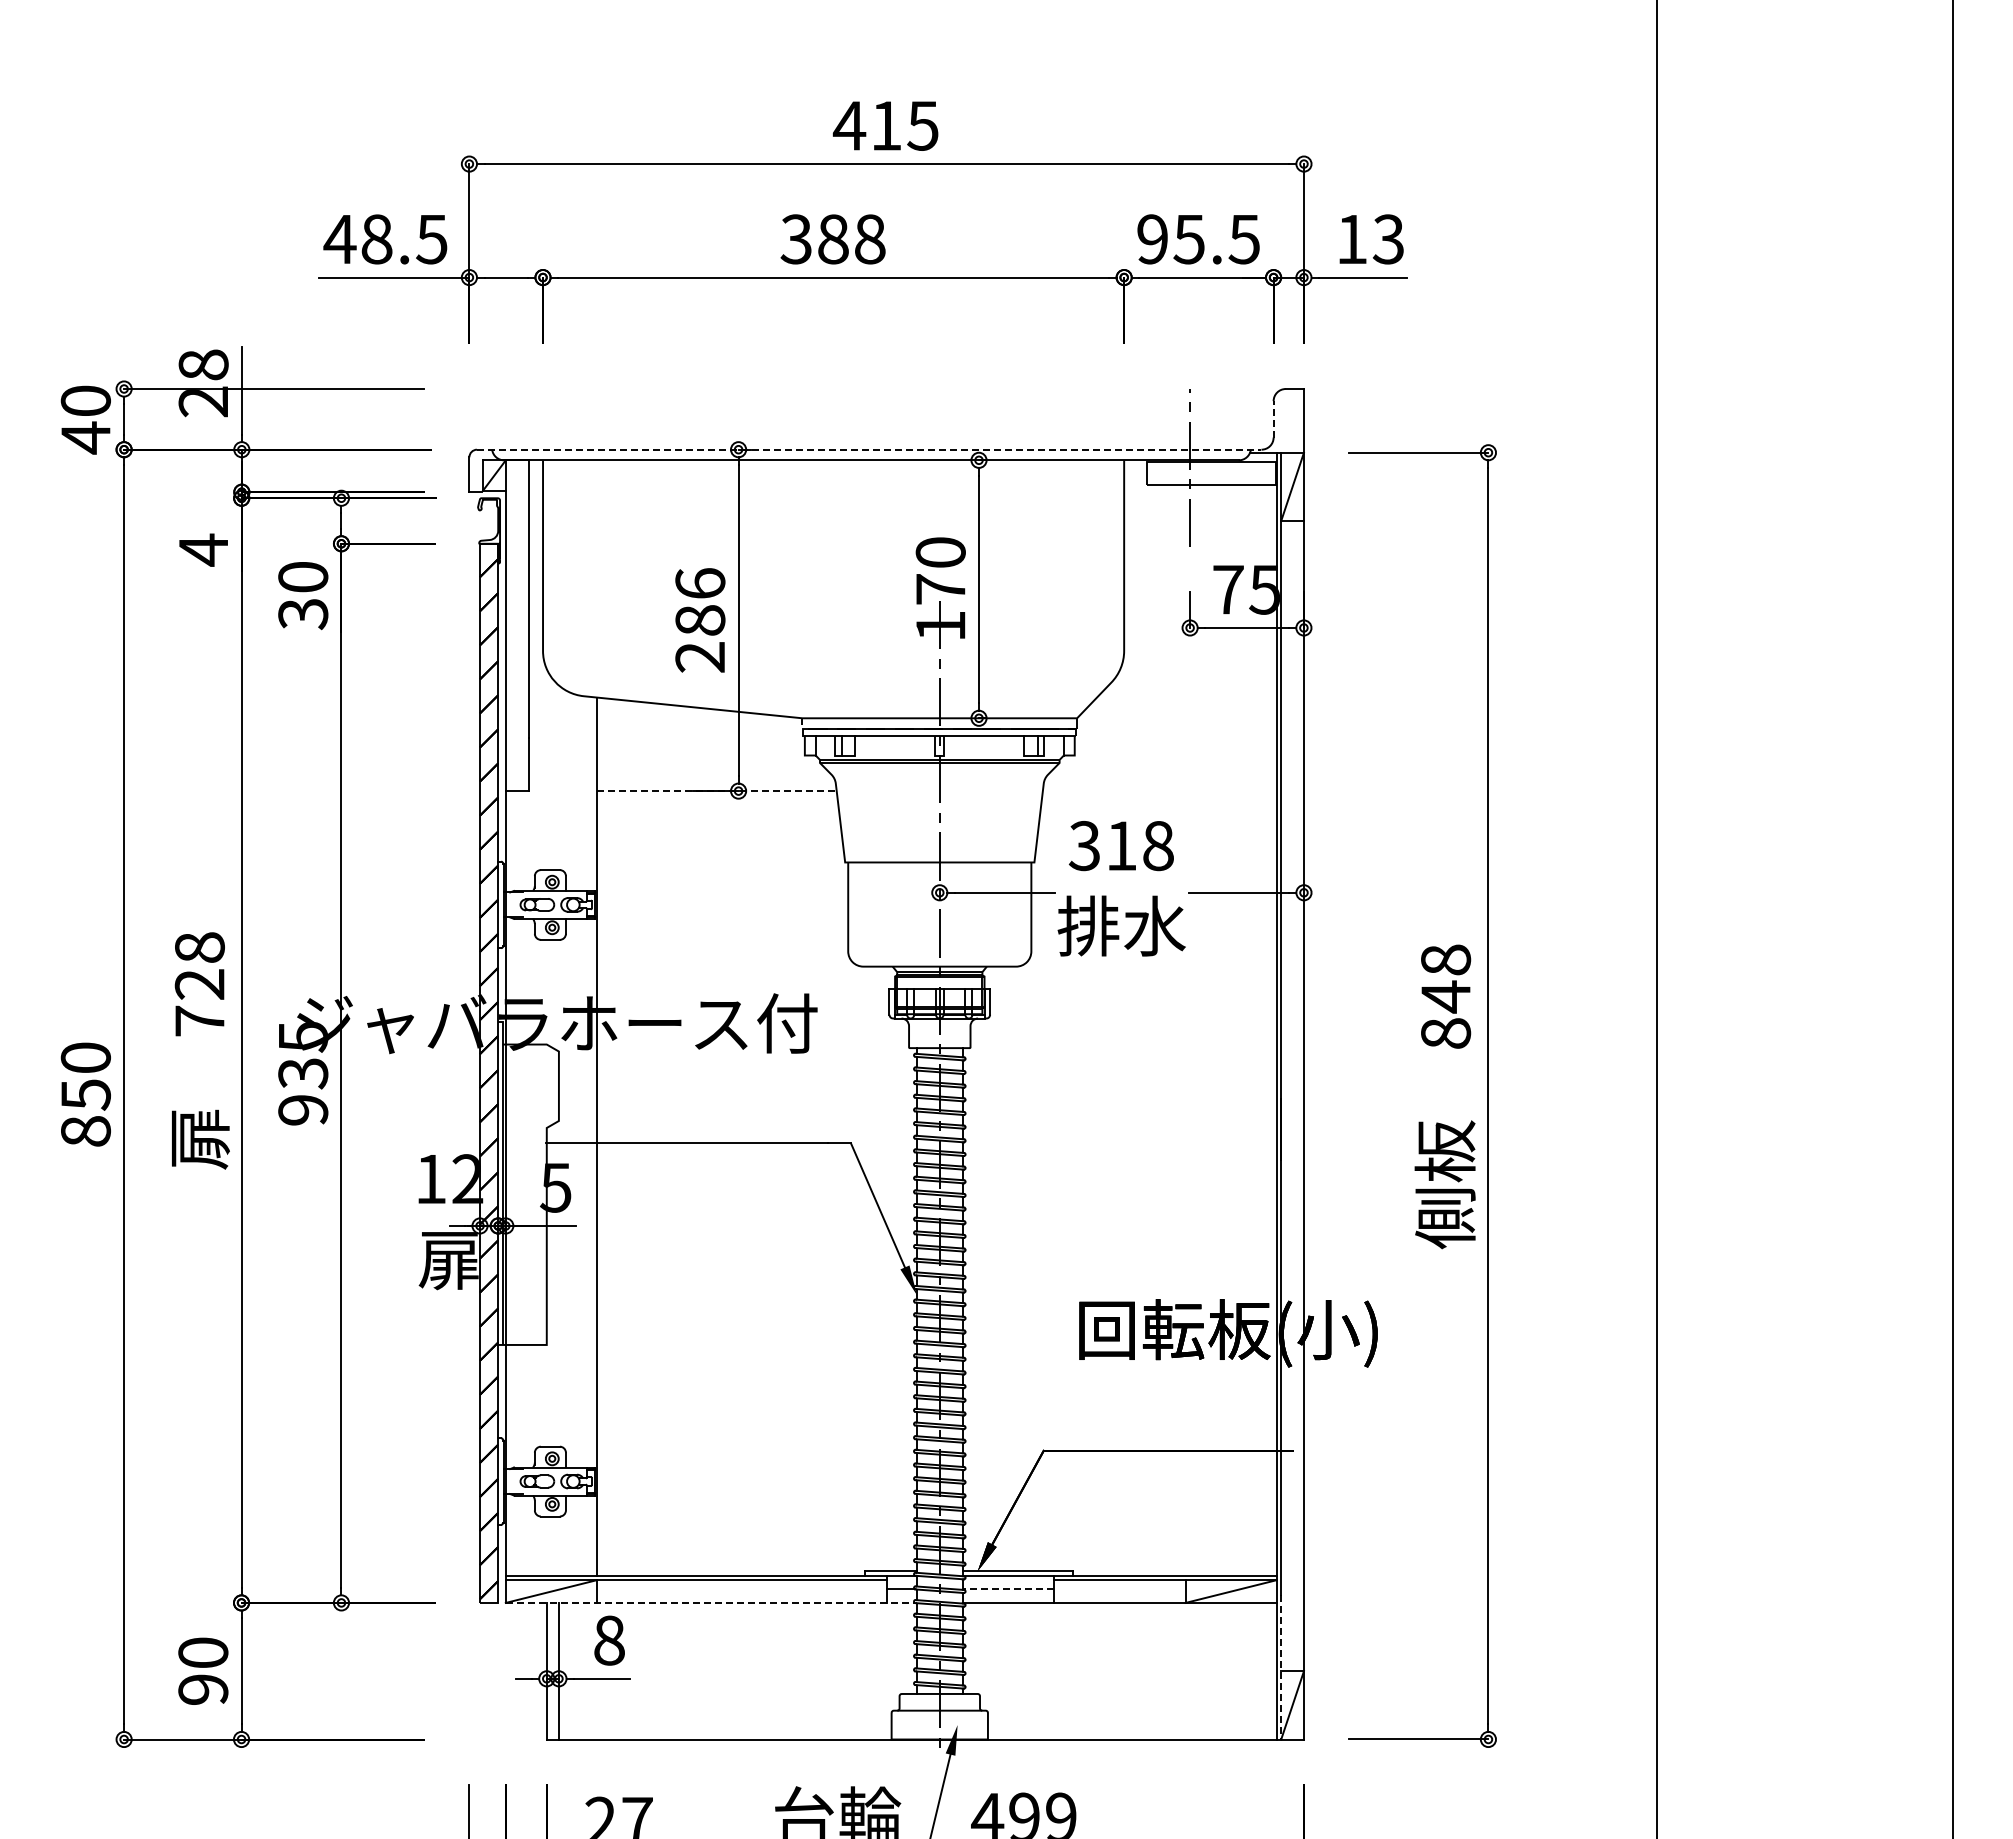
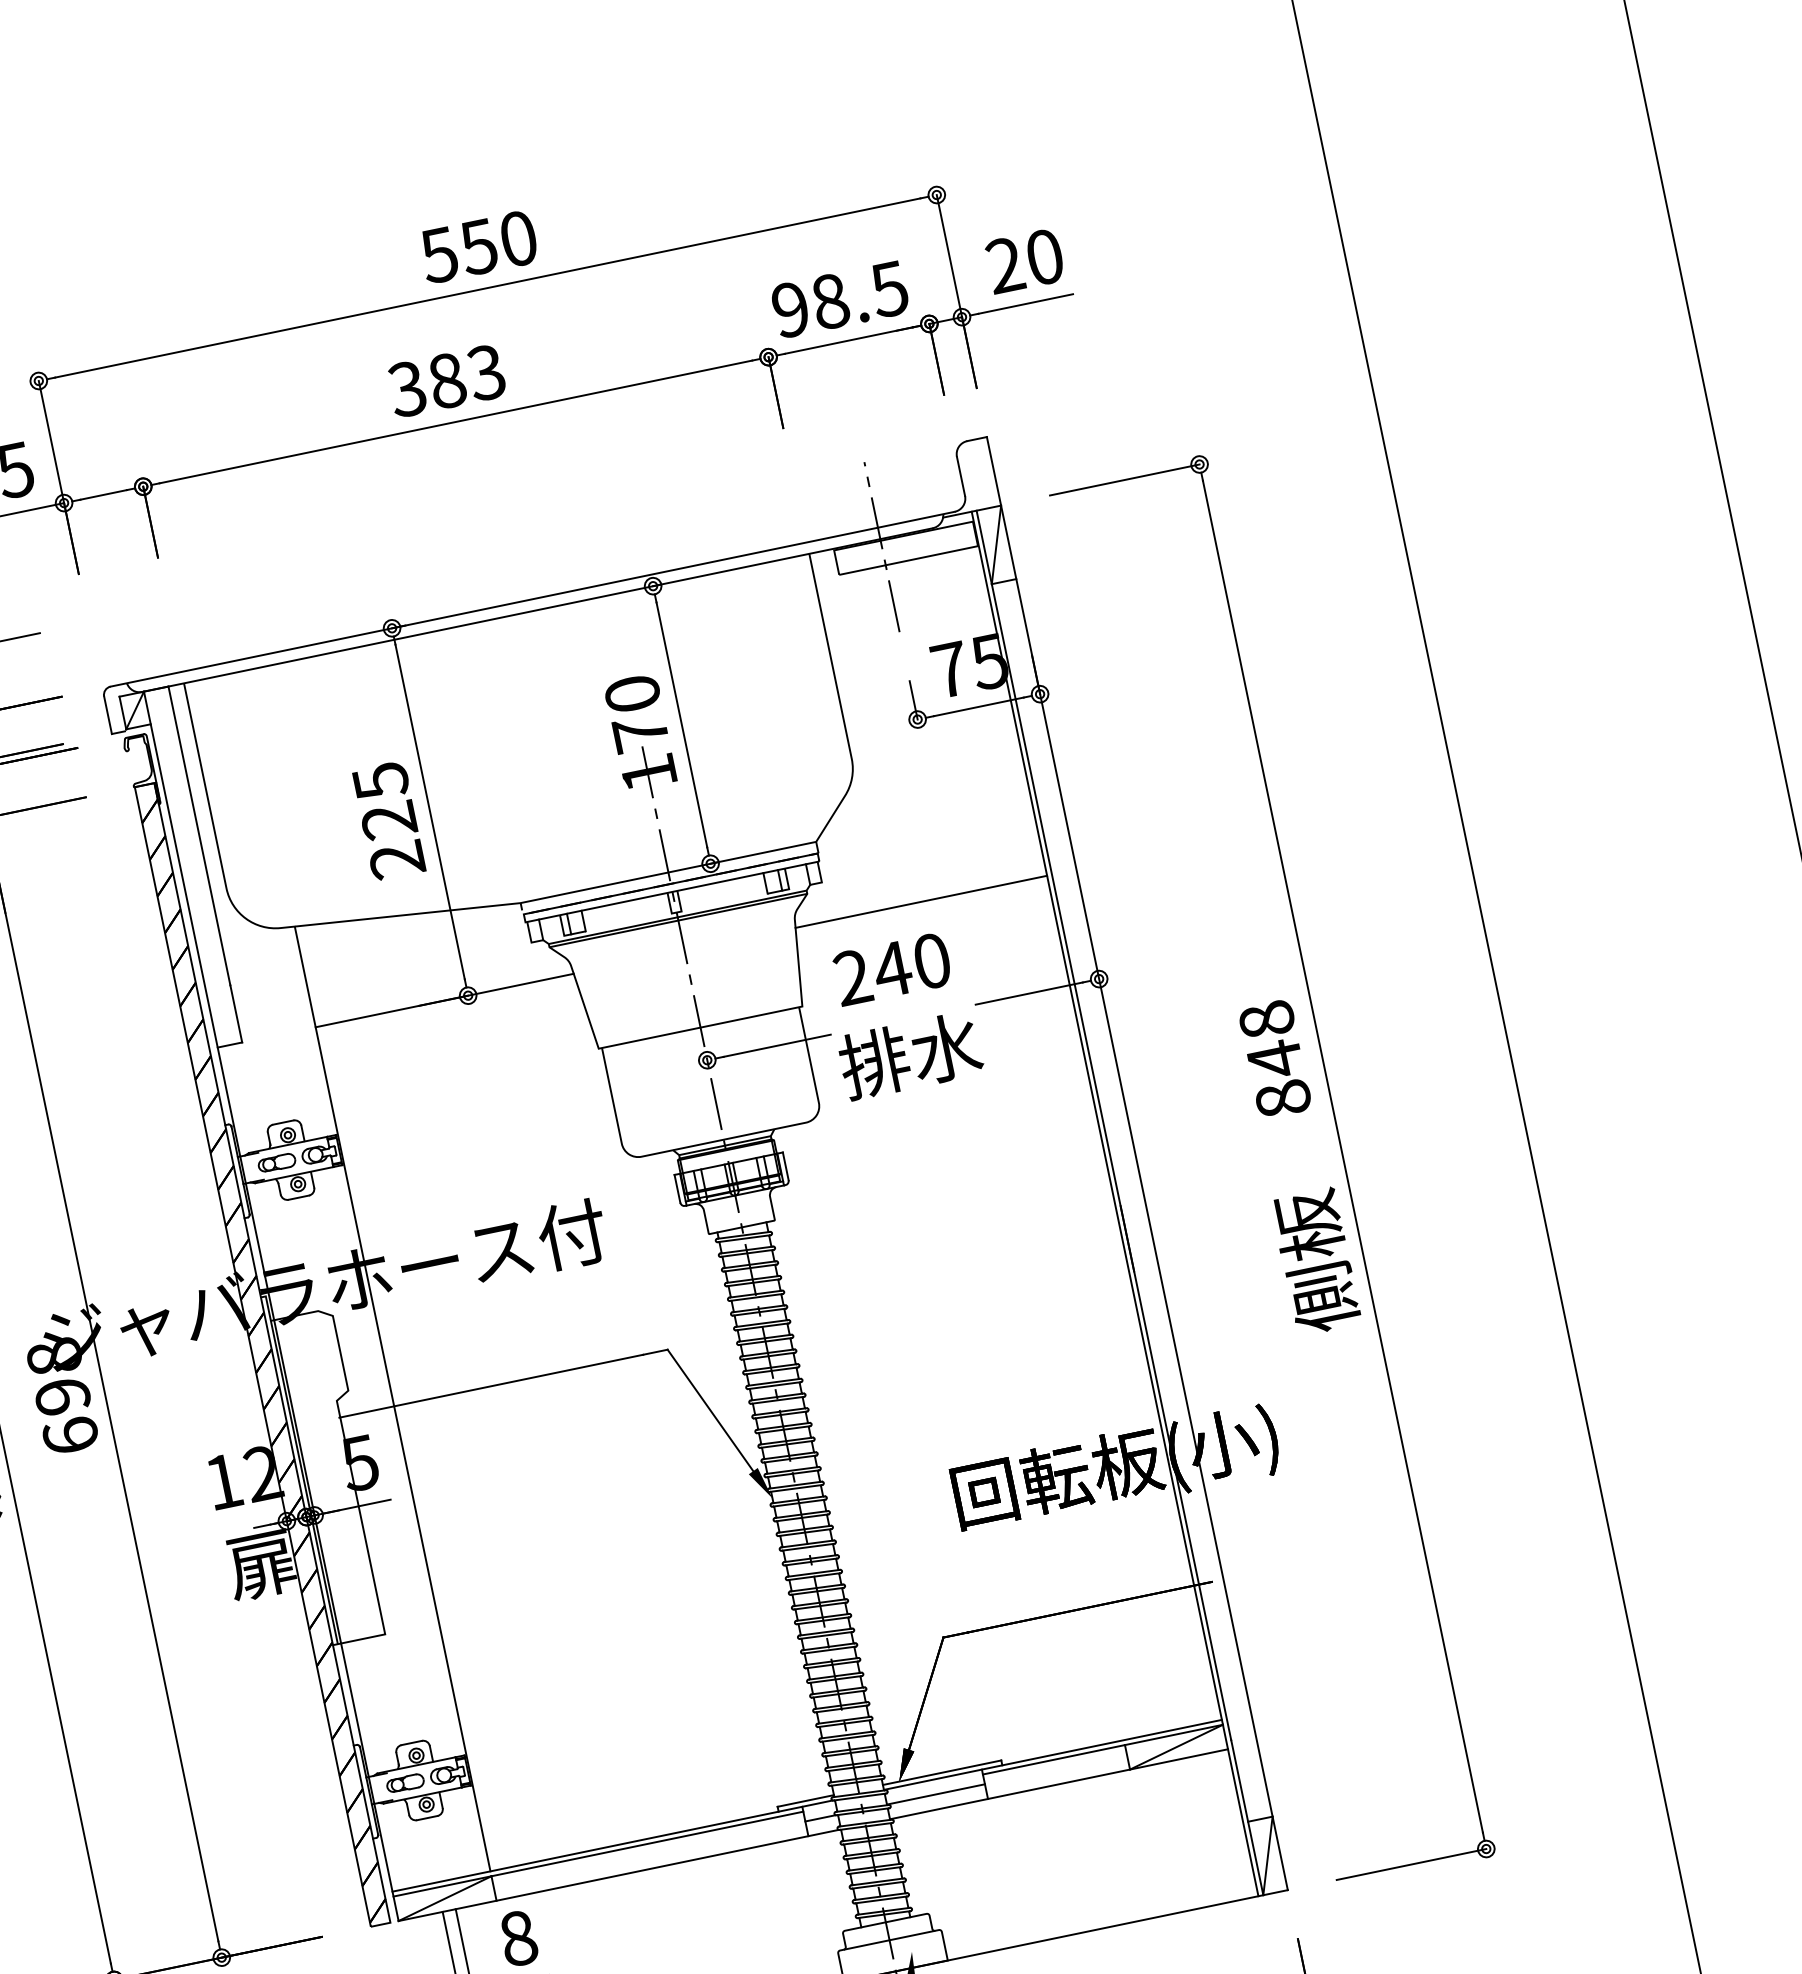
text: (885, 125) -> (477, 246), 415 -> 550
text: (869, 239) -> (486, 372), 388 -> 383
text: (1188, 239) -> (829, 301), 95.5 -> 98.5
text: (1370, 239) -> (1025, 261), 13 -> 20
line: (1273, 418) -> (960, 475), dashed -> solid
line: (869, 449) -> (532, 598), dashed -> solid
text: (700, 601) -> (384, 800), 286 -> 225
line: (716, 791) -> (444, 1001), dashed -> solid
line: (1159, 791) -> (921, 902), added
text: (1120, 846) -> (891, 970), 318 -> 240
text: (303, 1073) -> (62, 1396), 935 -> 698
line: (1007, 1589) -> (935, 1794), dashed -> solid
line: (710, 1602) -> (618, 1874), dashed -> solid
line: (1281, 1667) -> (1247, 1817), dashed -> solid

